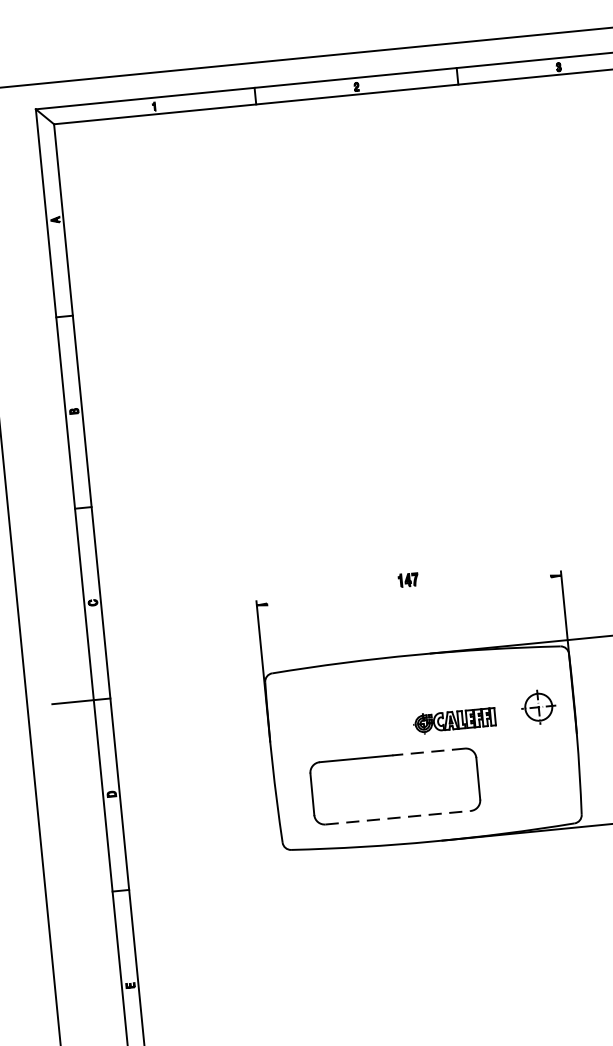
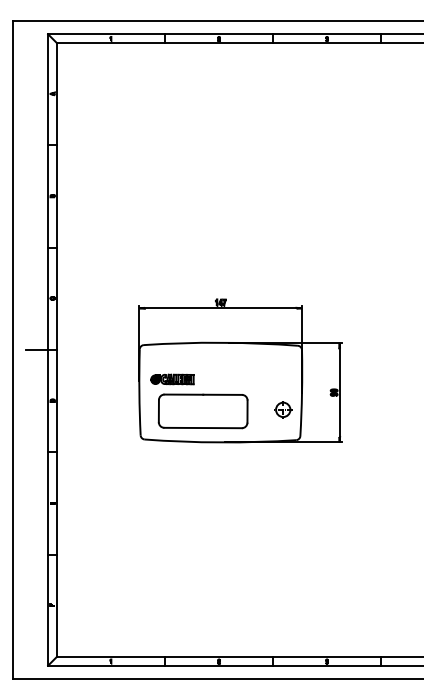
line: (408, 590) -> (220, 308), added
part: (539, 706) -> (283, 409), moved
part: (455, 720) -> (172, 379), moved
line: (428, 751) -> (222, 394), dashed -> solid
line: (399, 818) -> (203, 428), dashed -> solid

